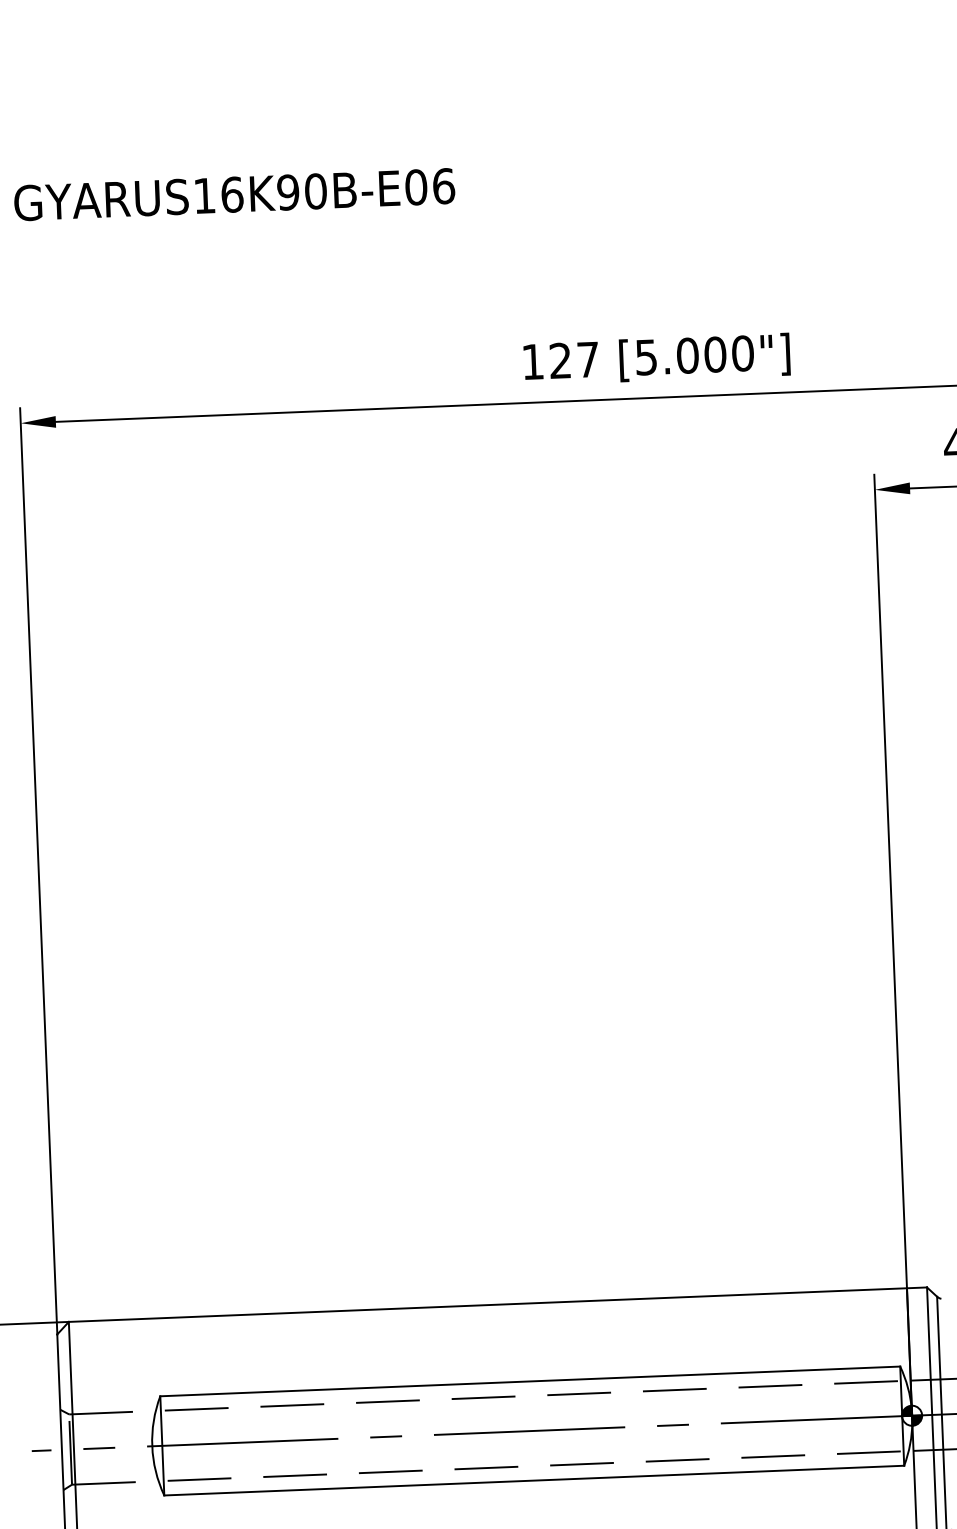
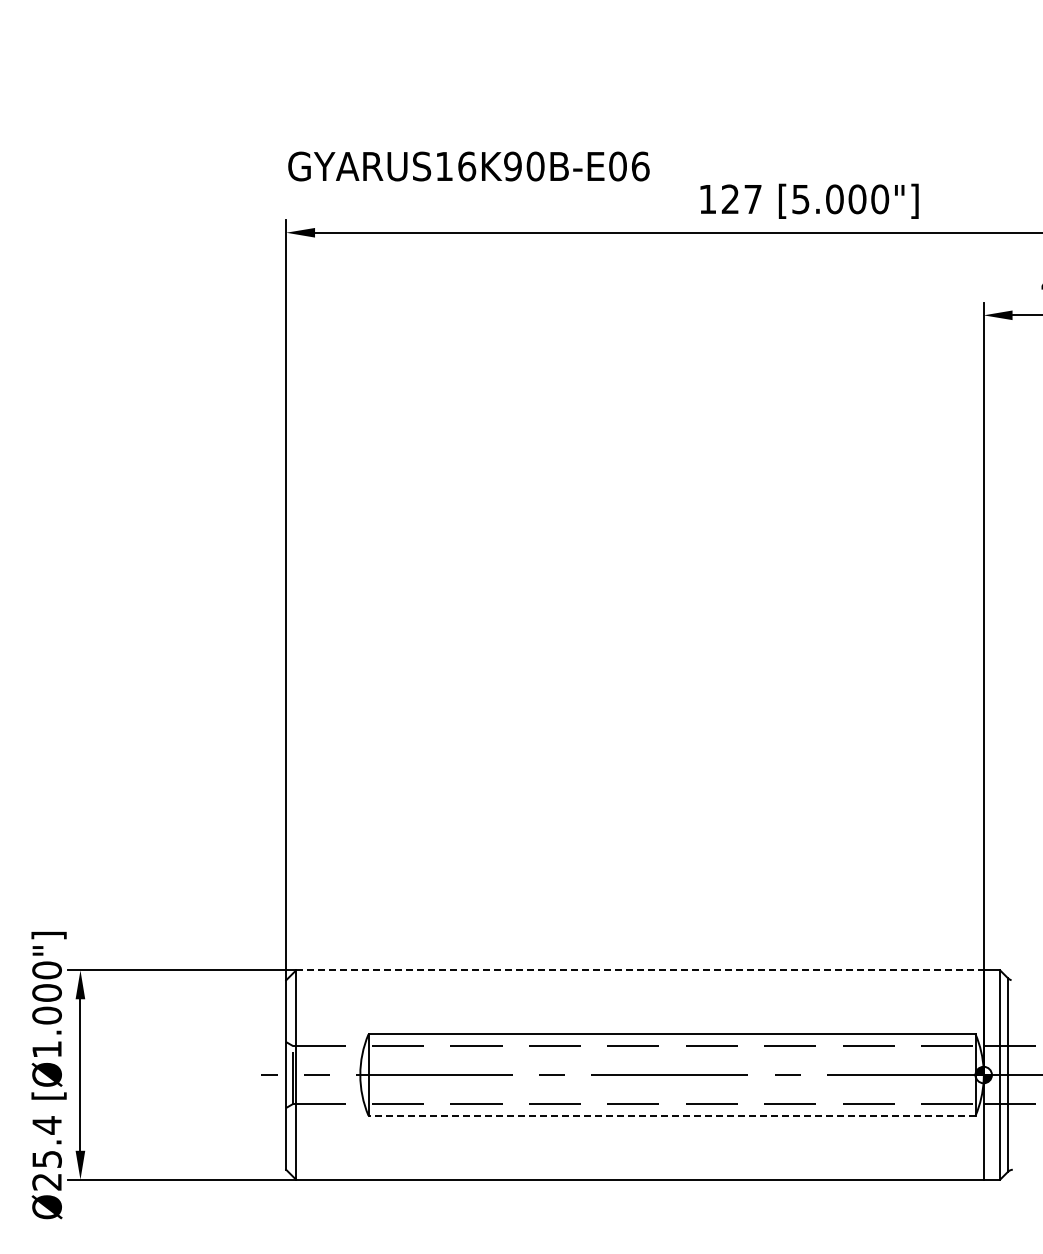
text: (234, 194) -> (468, 166), moved
line: (487, 1305) -> (639, 970), solid -> dashed
line: (534, 1480) -> (672, 1115), solid -> dashed

